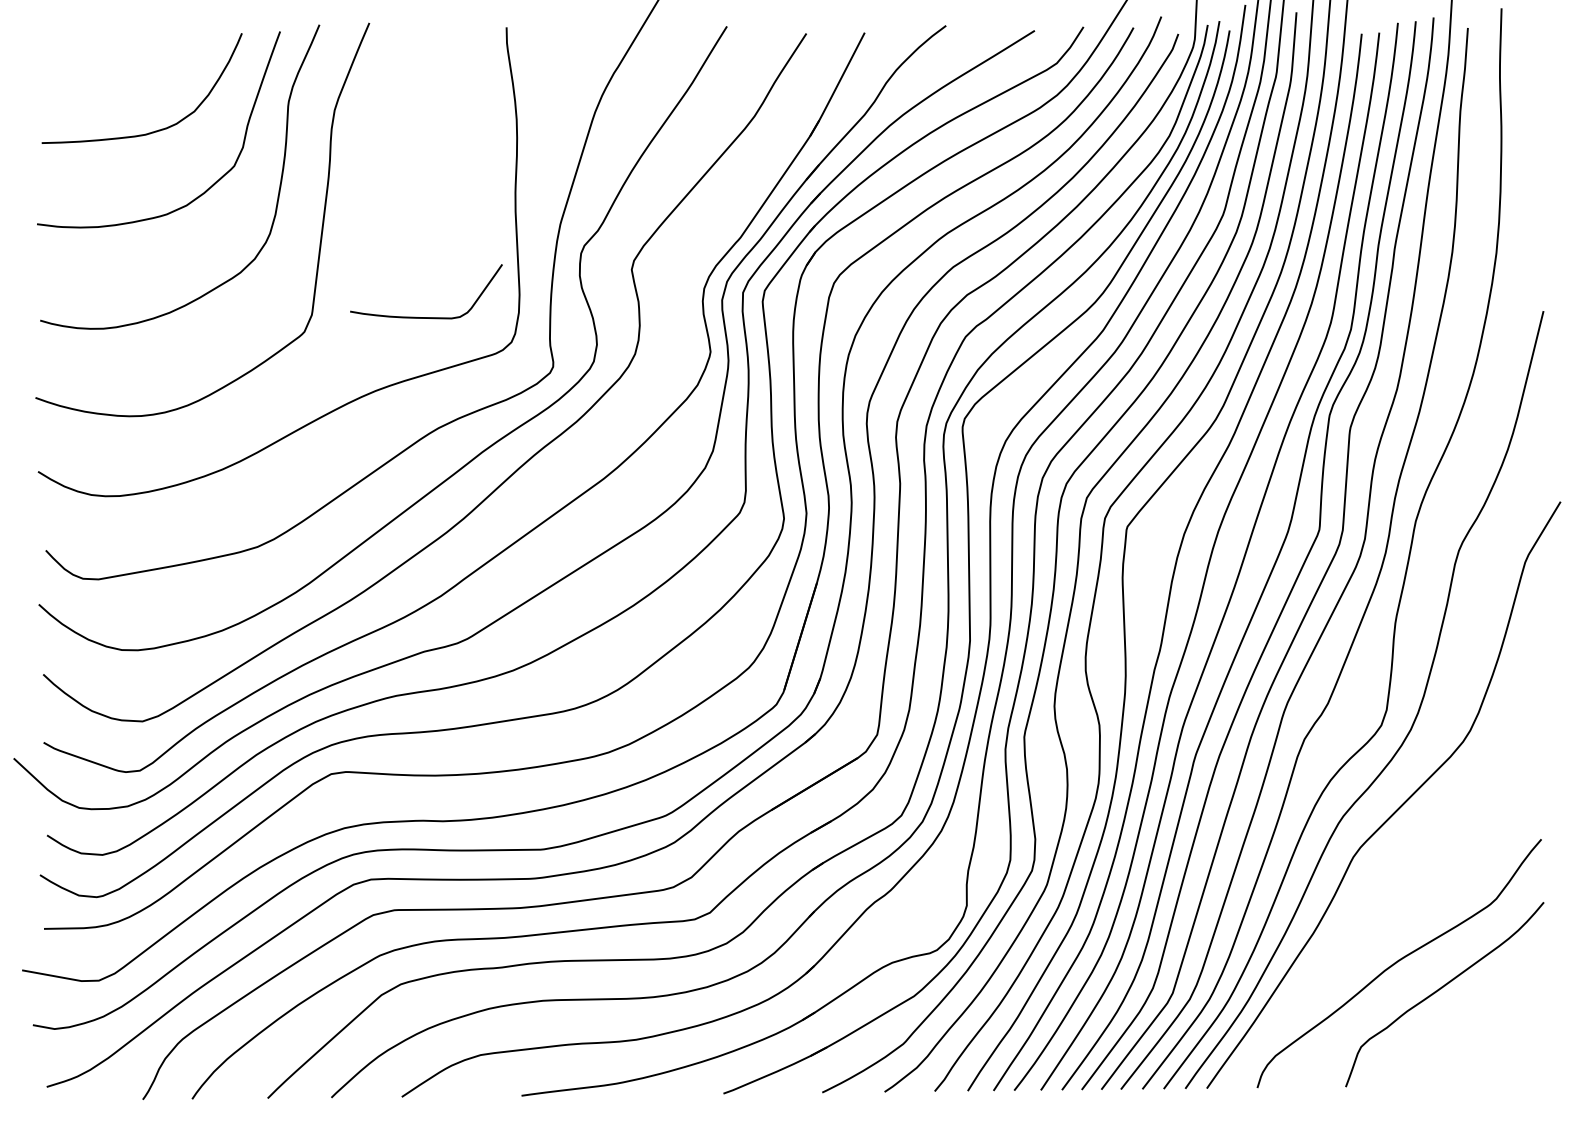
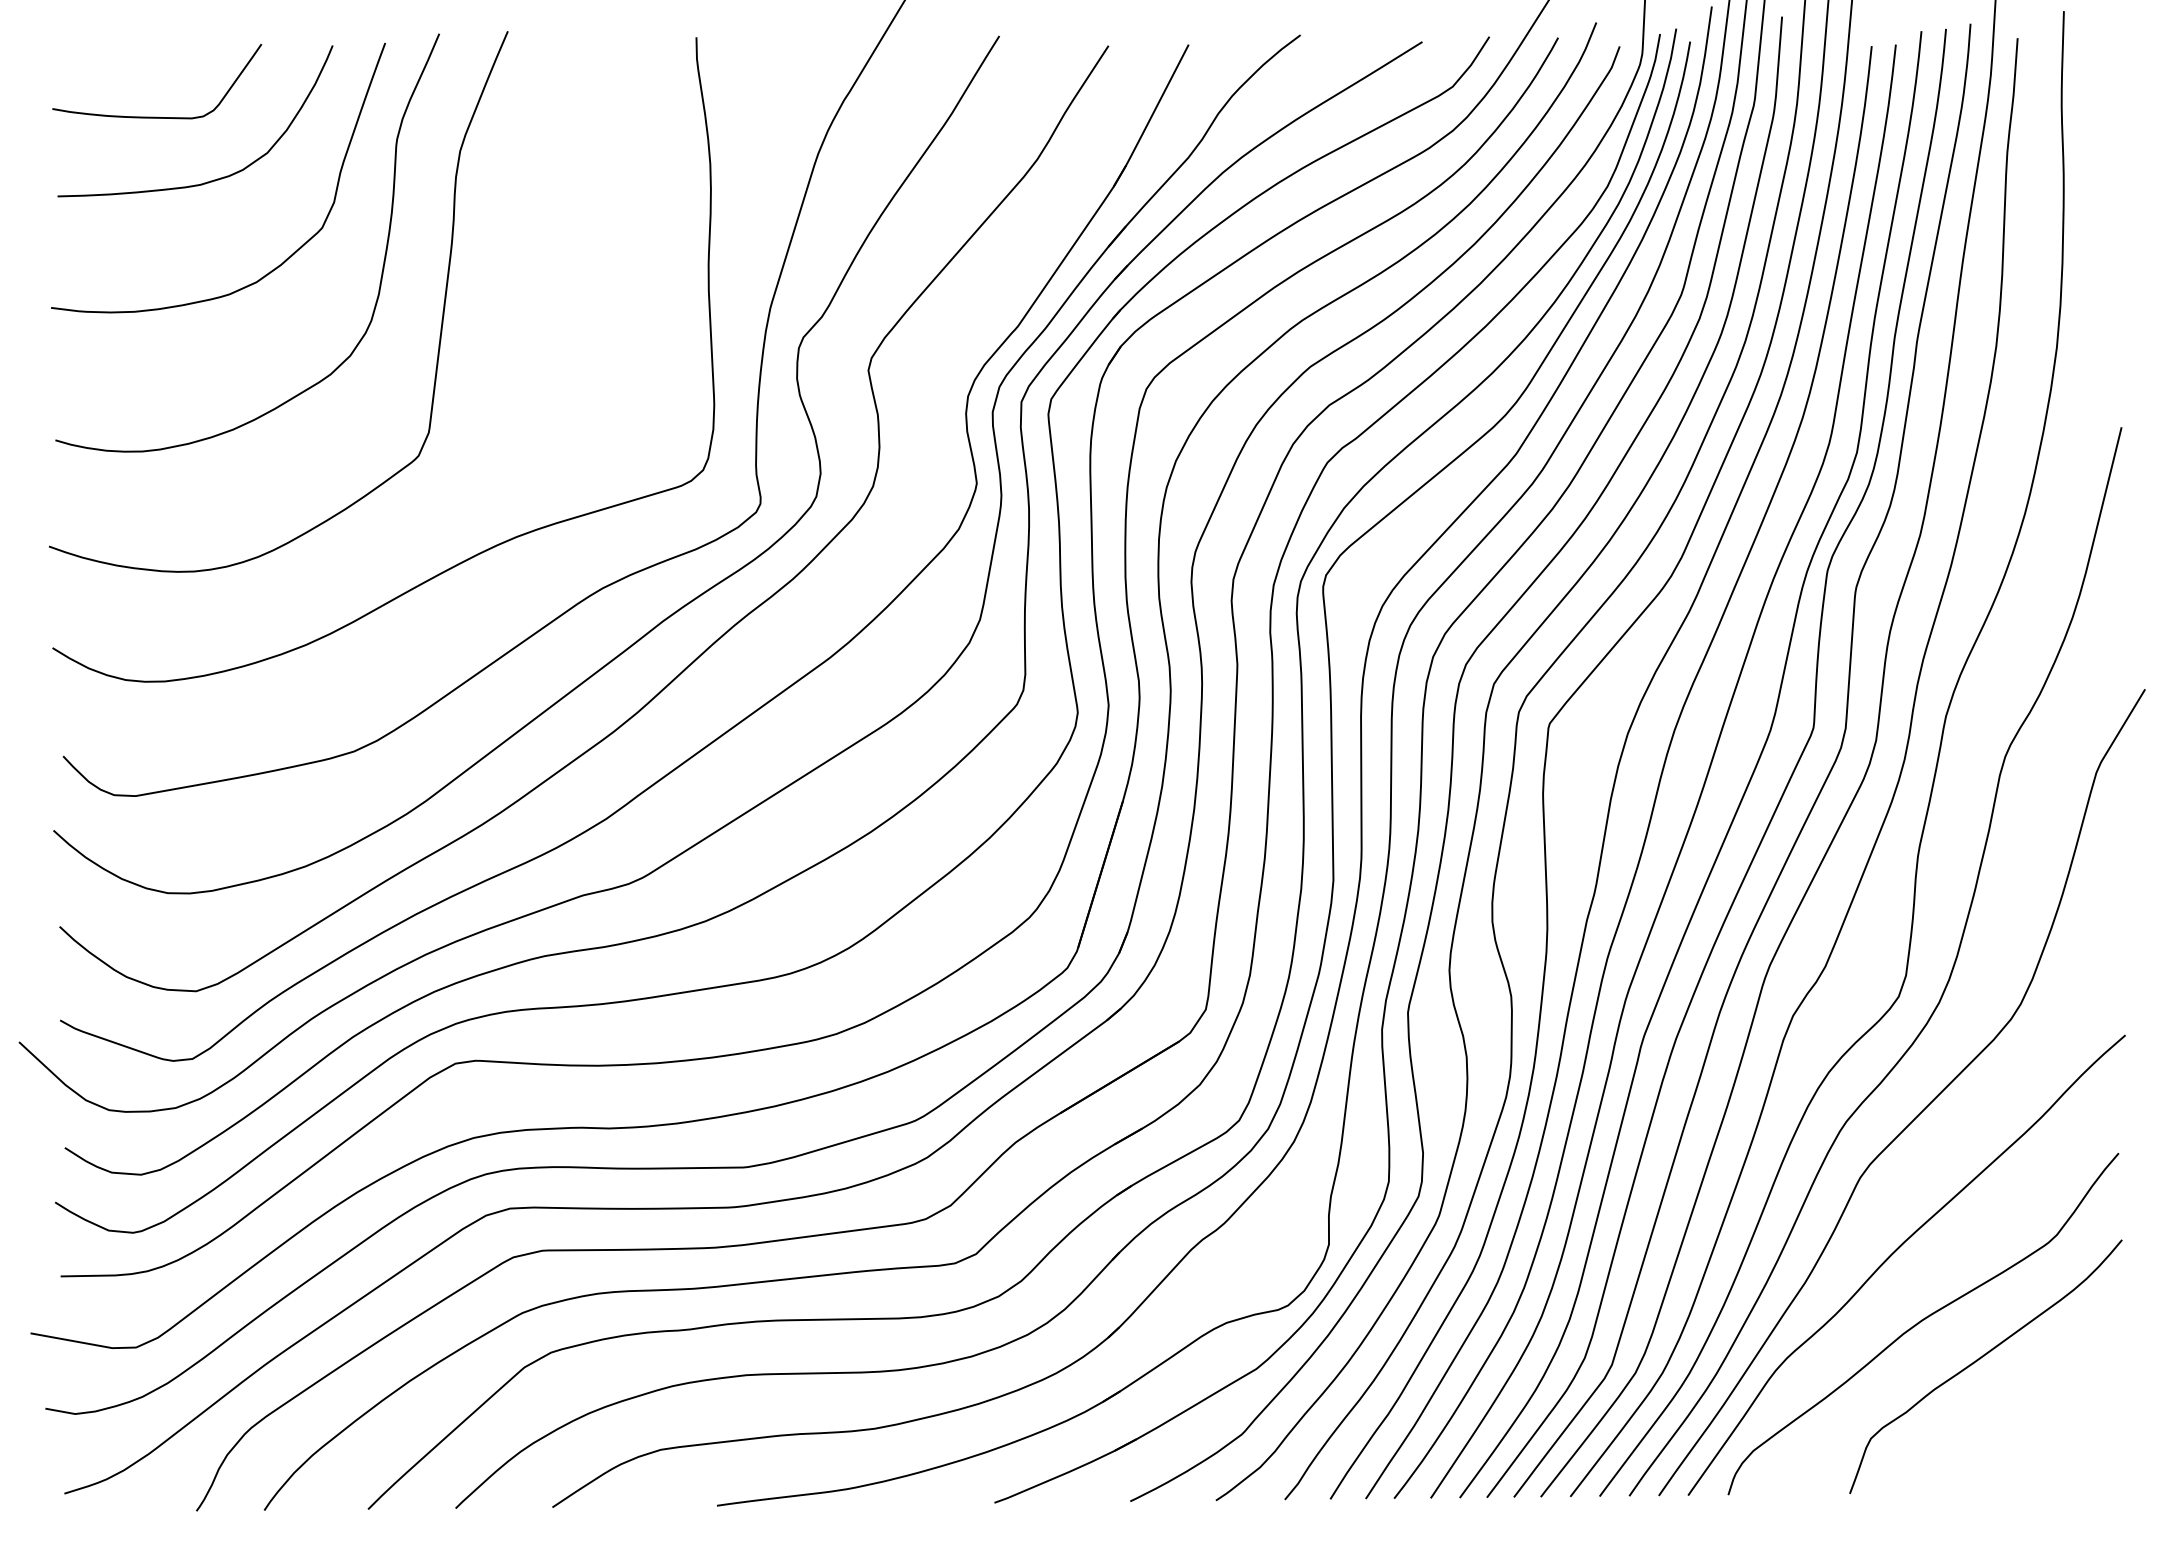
curve: (426, 317) -> (157, 116), moved
curve: (1379, 911) -> (1895, 1252), added

